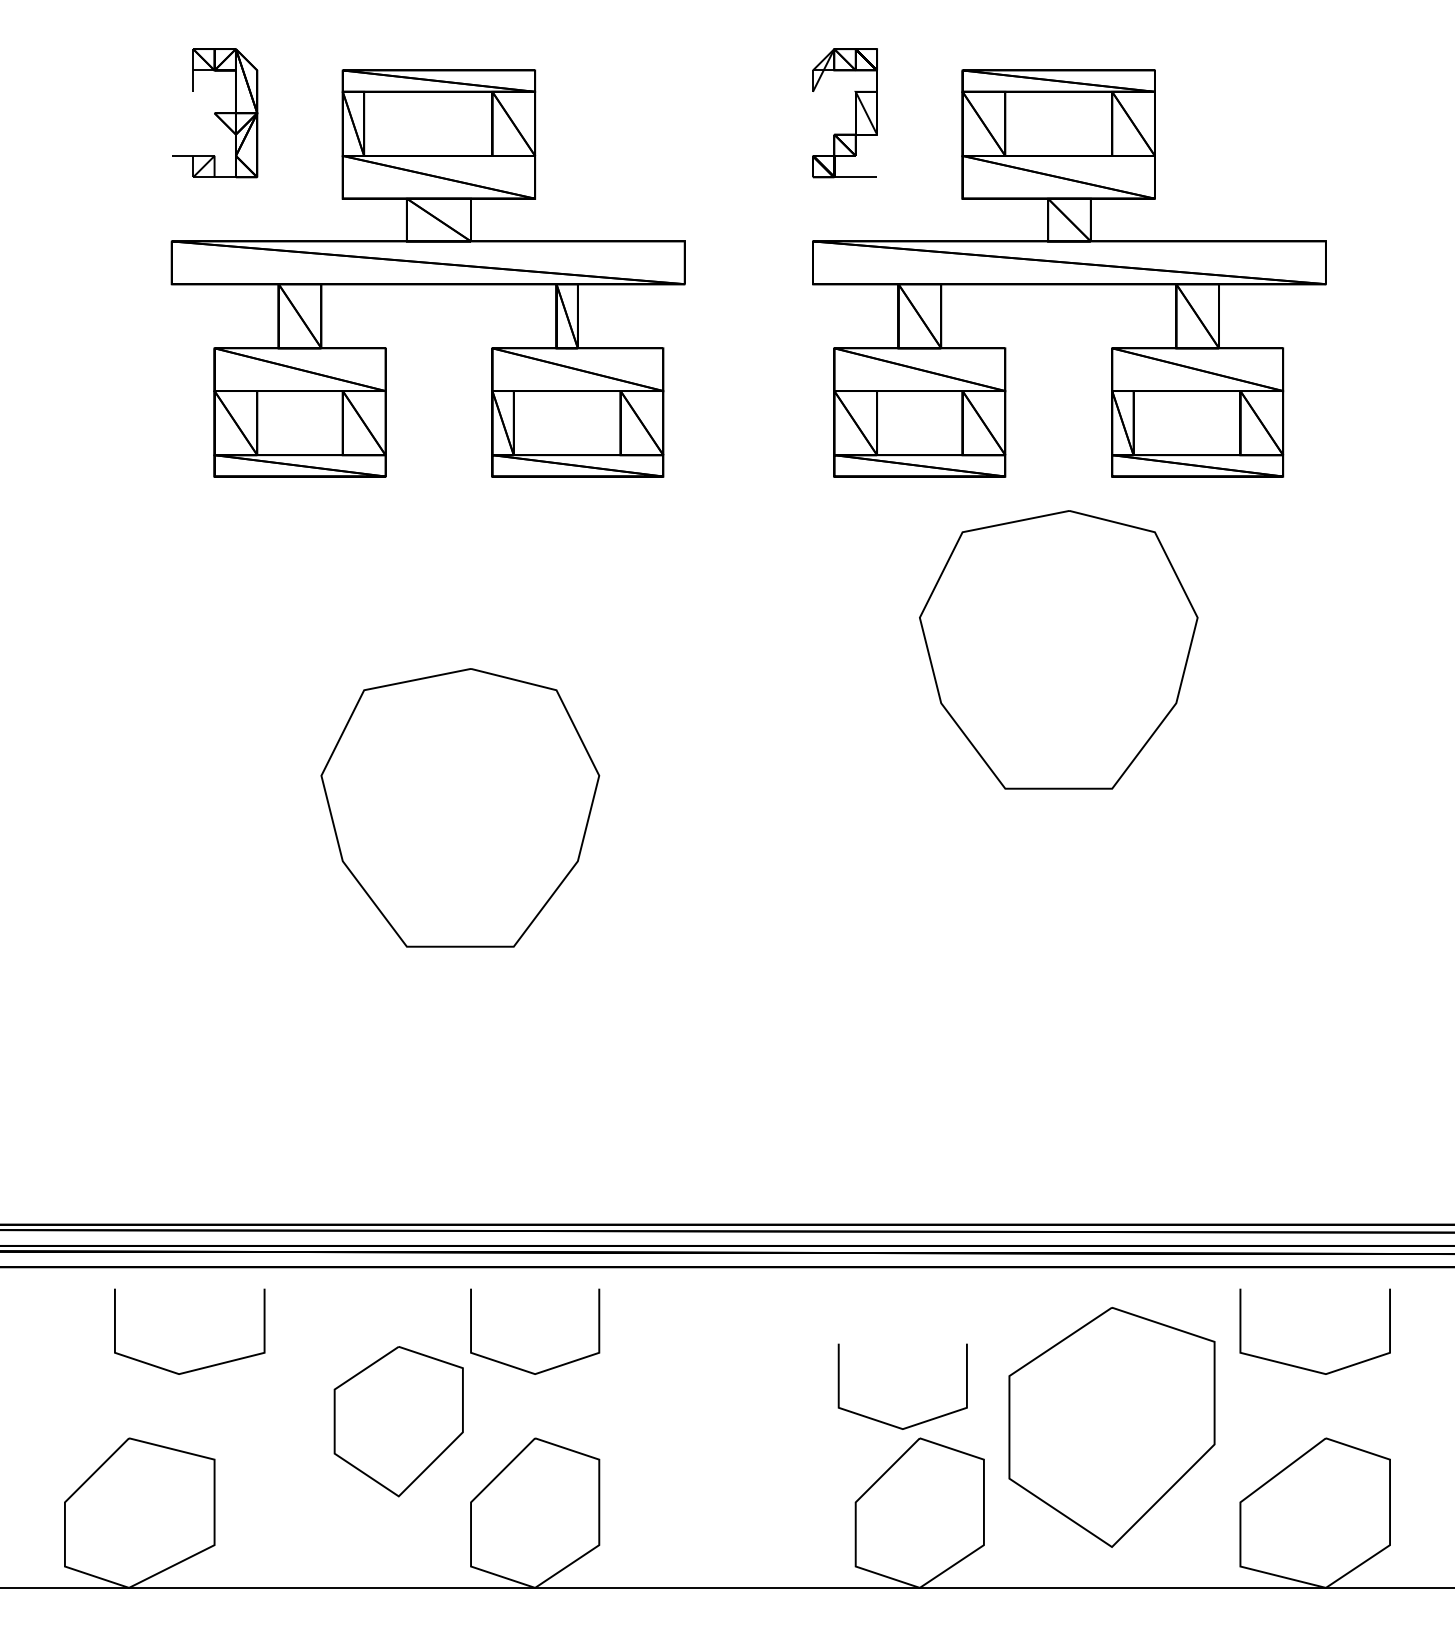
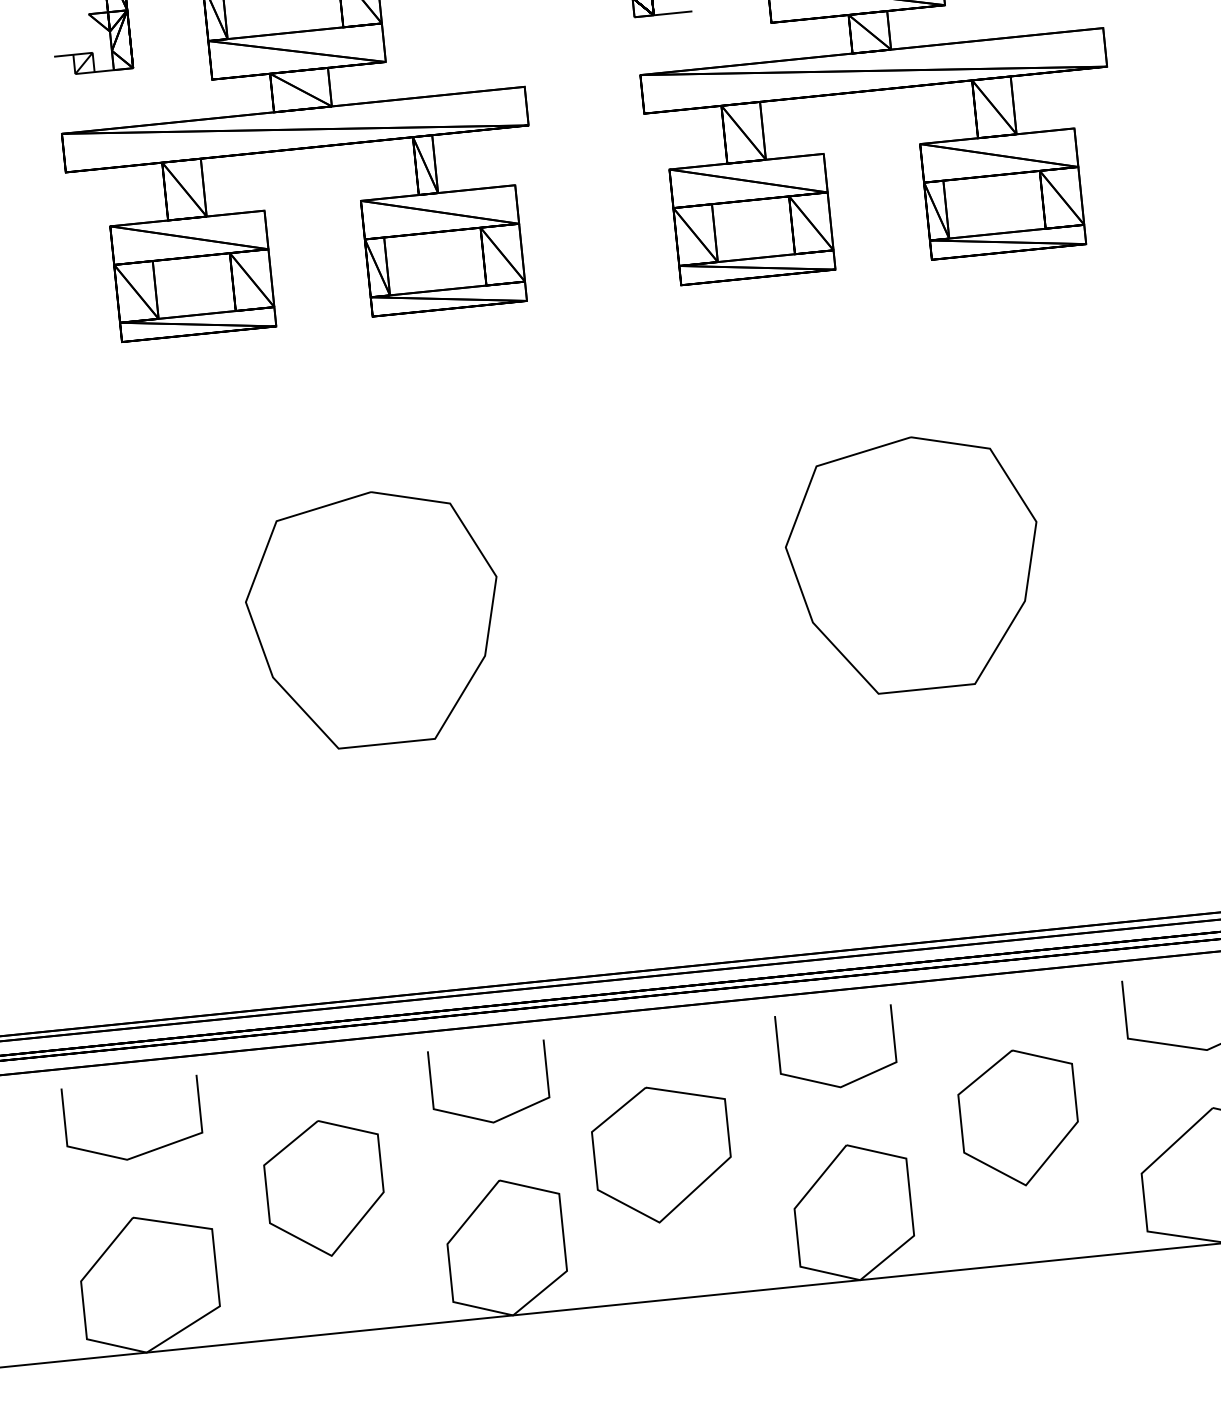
part: (1058, 649) -> (913, 563), moved
part: (200, 1367) -> (145, 1151), moved
part: (398, 1421) -> (324, 1188), moved
part: (889, 1423) -> (828, 1083), moved
part: (716, 1427) -> (662, 1154), added
part: (1112, 1427) -> (1019, 1117), size x0.62

